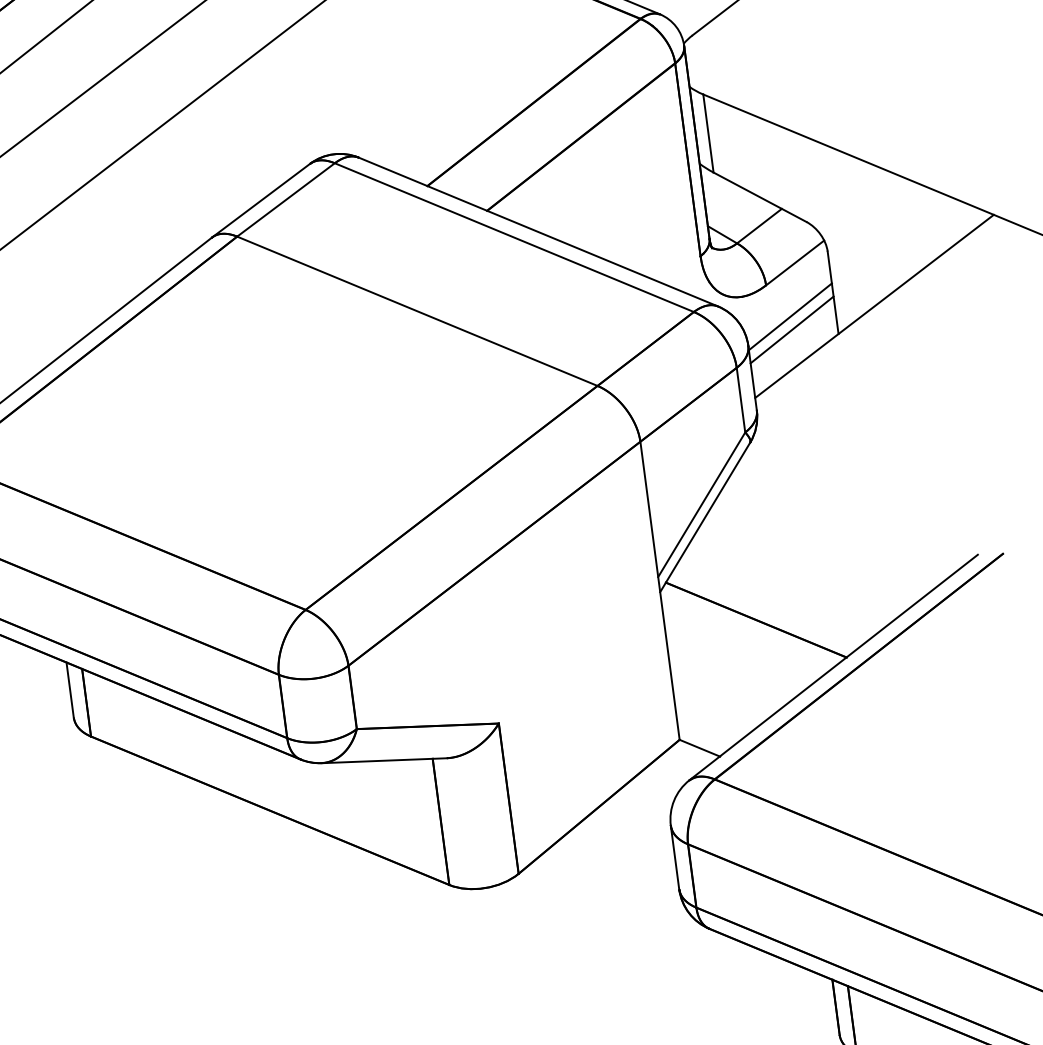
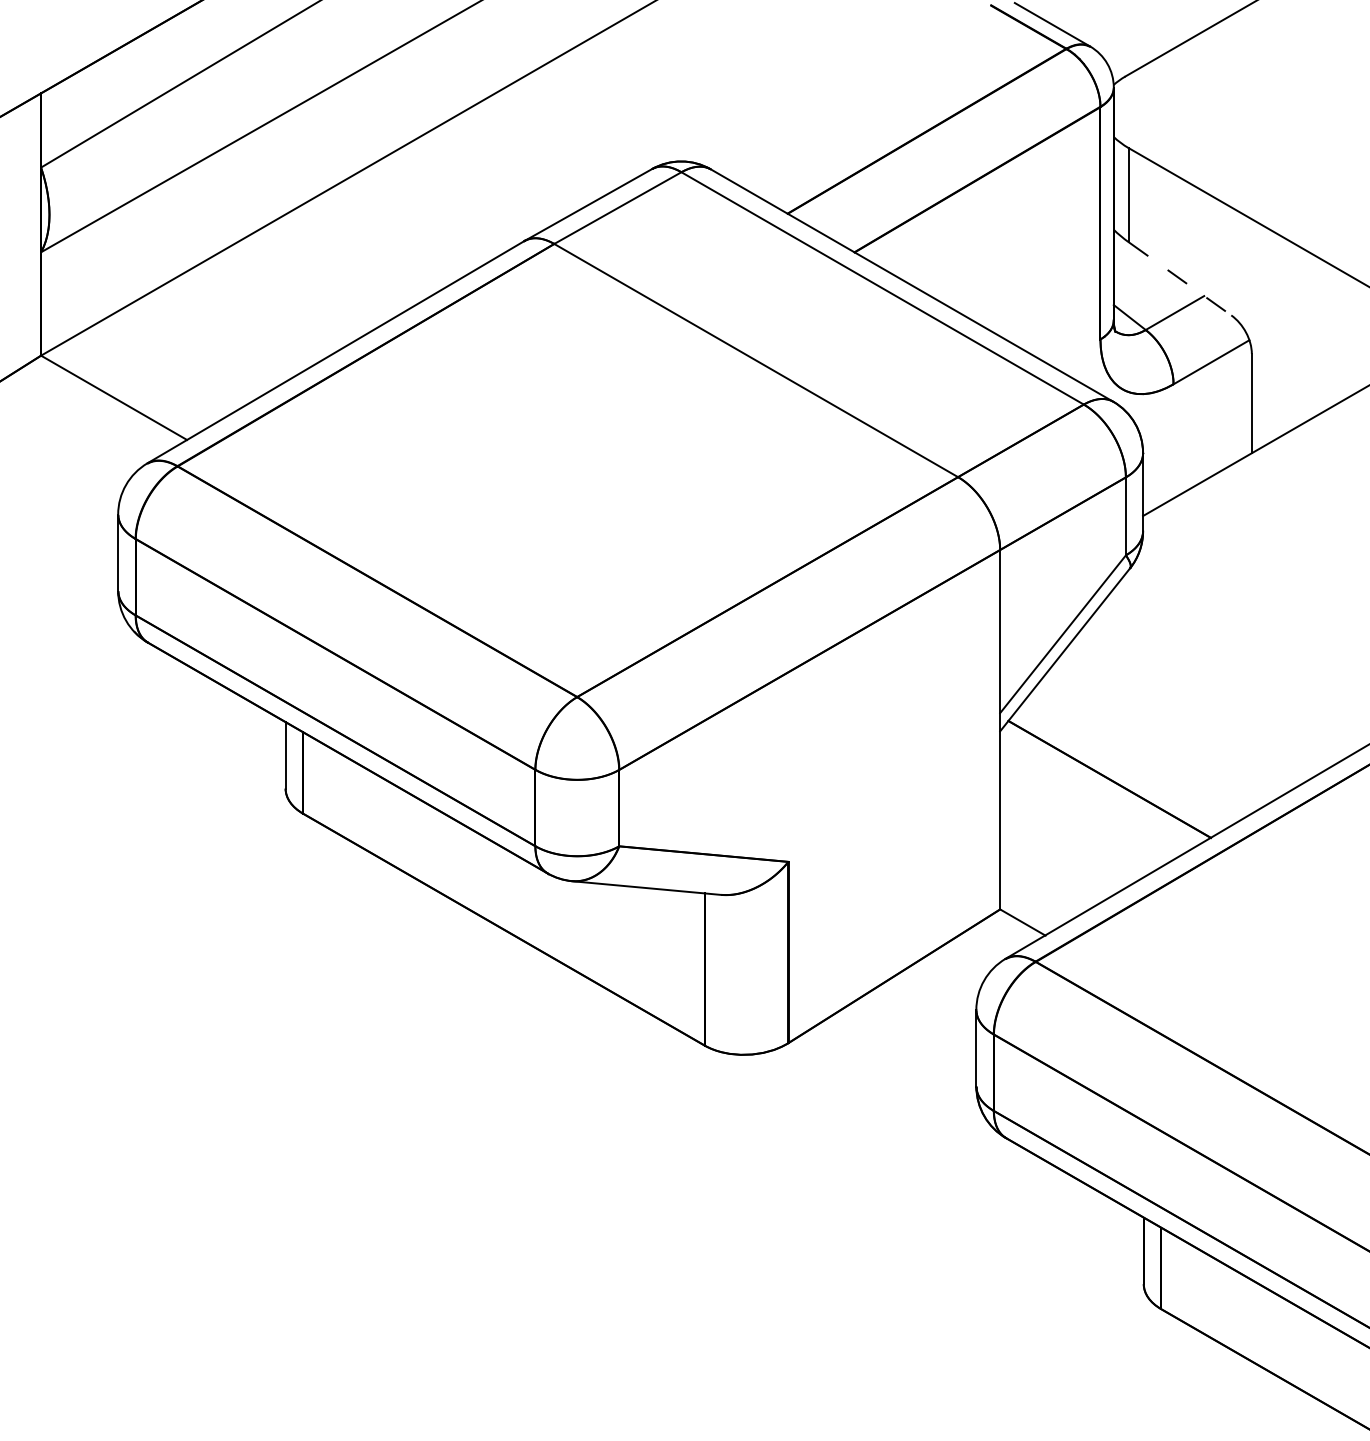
line: (760, 196) -> (1180, 278), solid -> dashed
line: (790, 316) -> (1197, 425), removed
line: (792, 330) -> (1197, 441), removed

